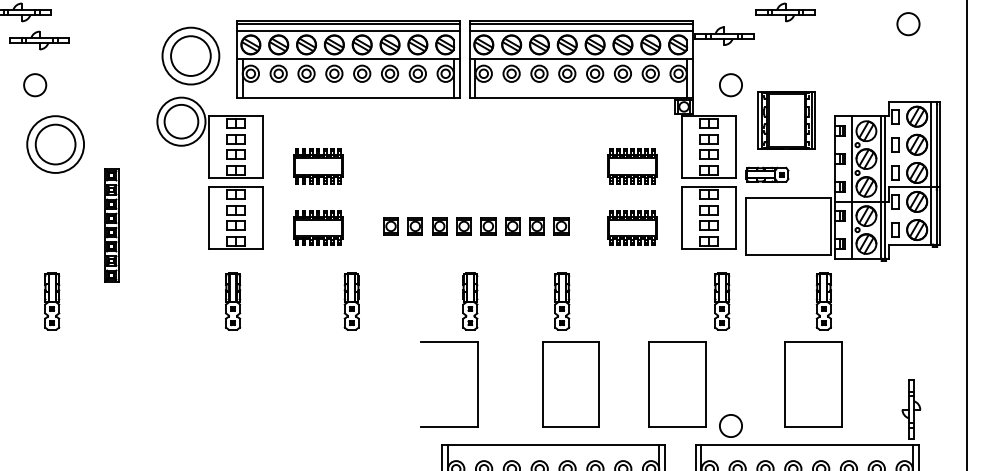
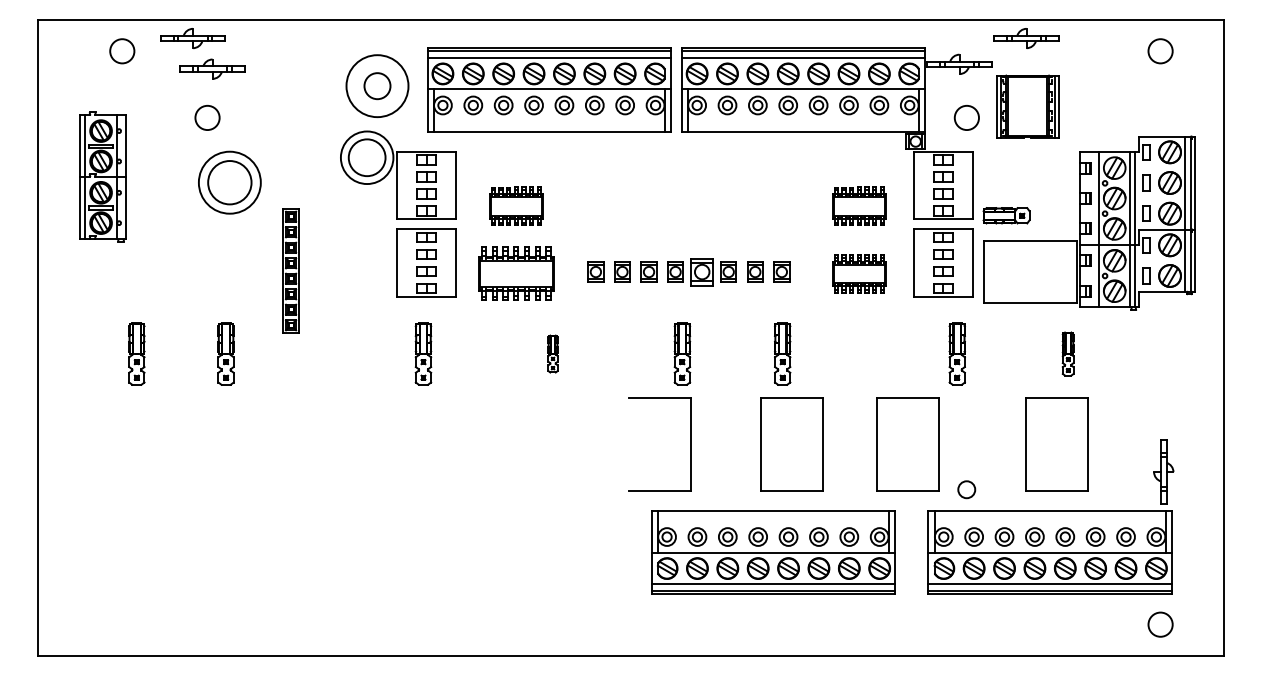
circle: (190, 55) -> (377, 85), size x0.6
part: (786, 120) -> (1027, 106), moved
part: (487, 225) -> (701, 271), size x1.4
part: (318, 227) -> (516, 273), size x1.4
part: (351, 301) -> (552, 353), size x0.6
part: (823, 301) -> (1067, 353), size x0.7
circle: (730, 425) -> (966, 489), size x0.7

